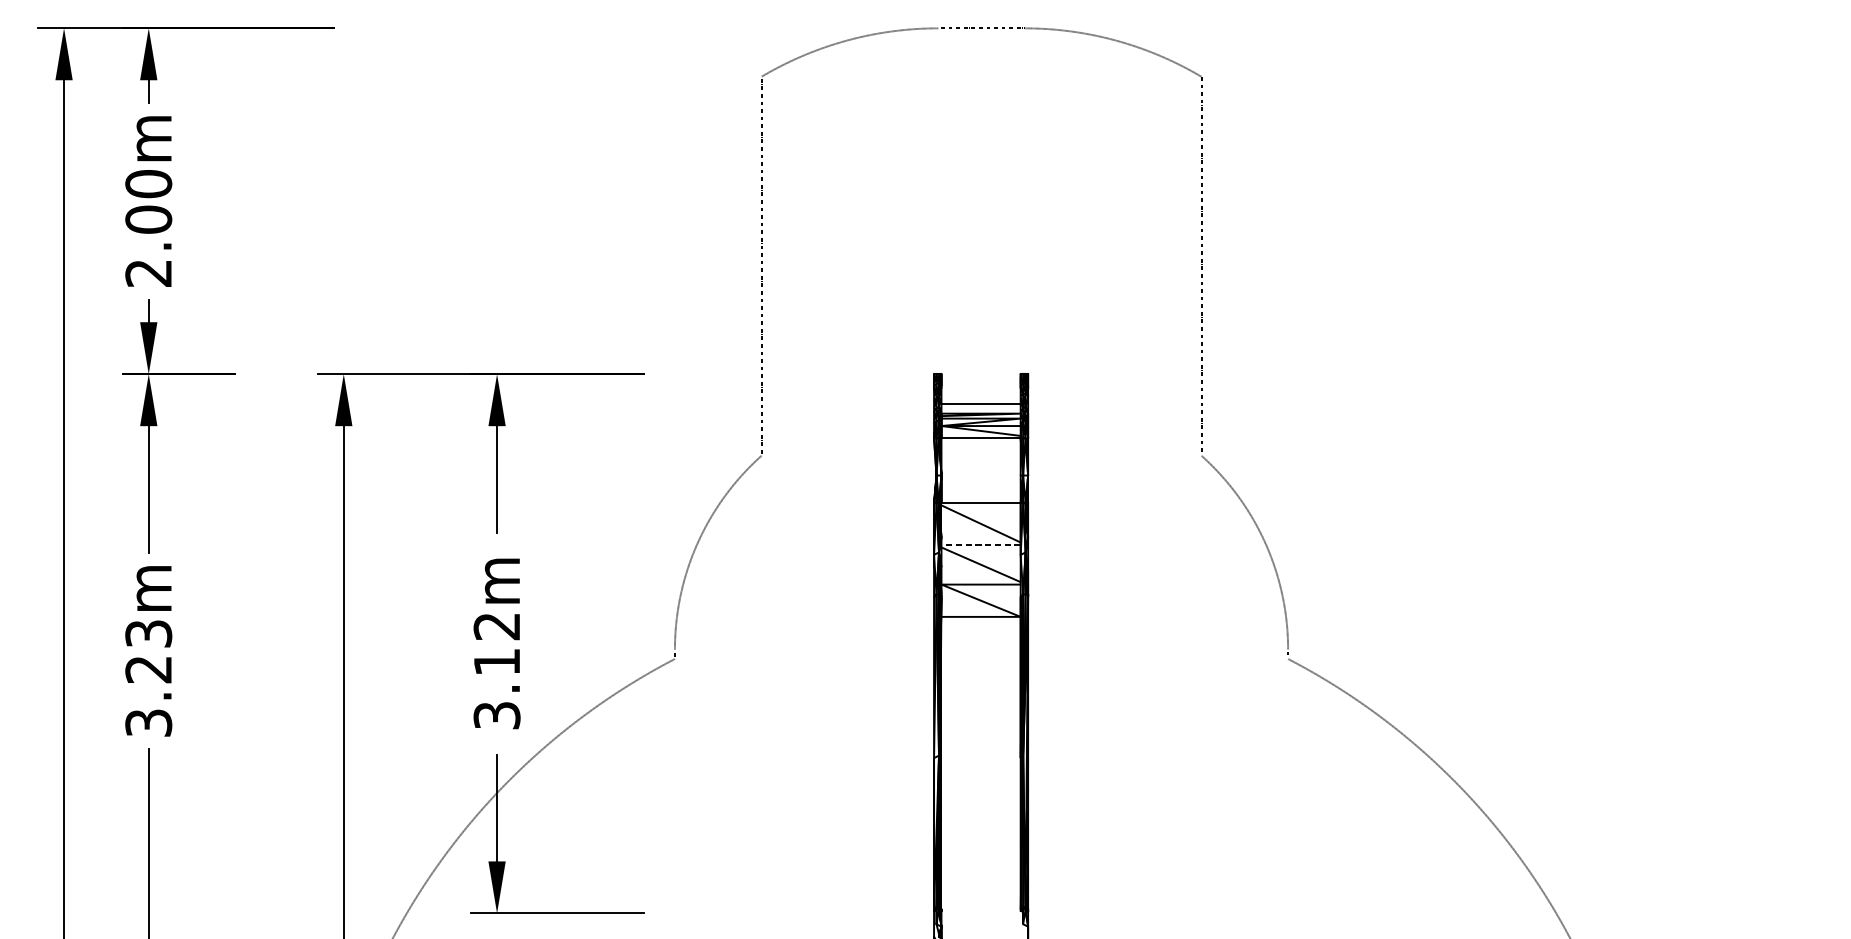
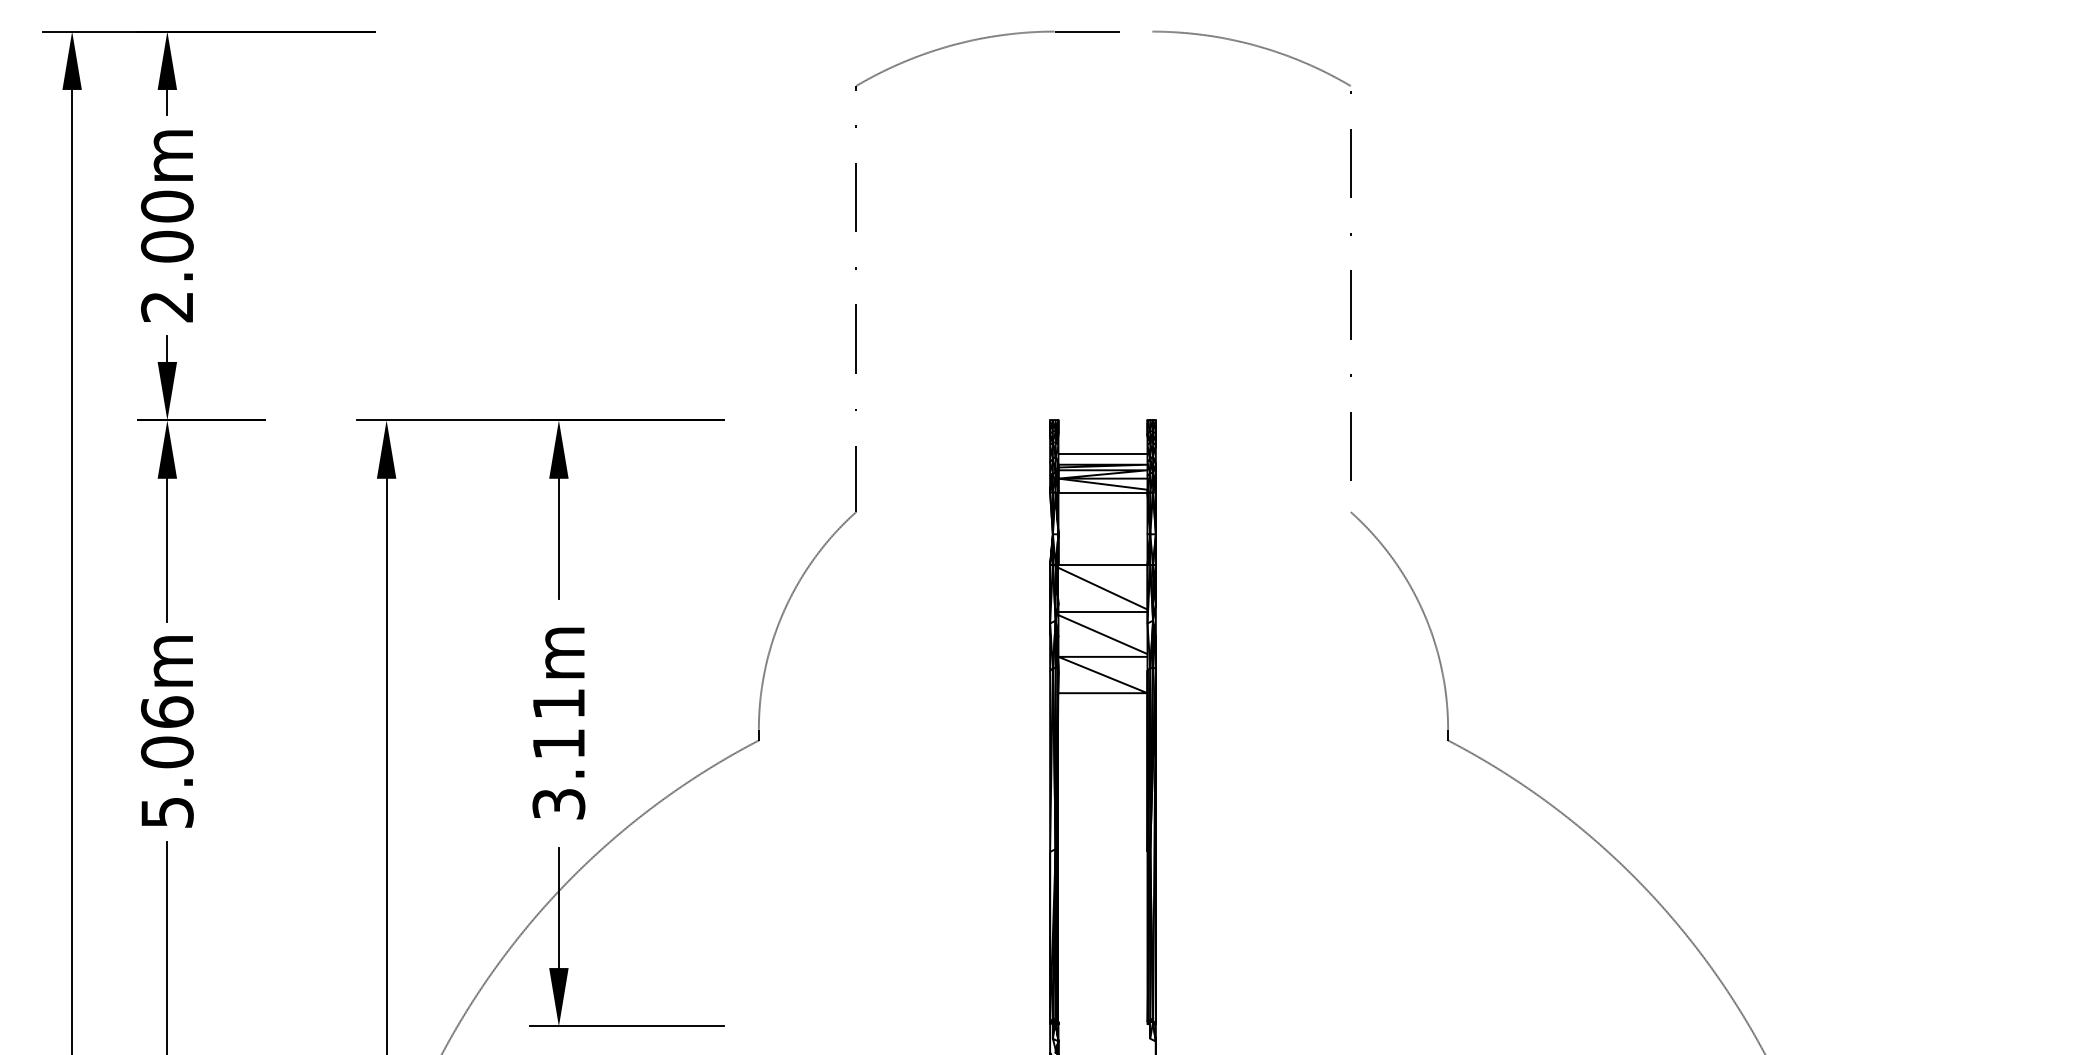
line: (980, 545) -> (1102, 612), dashed -> solid
text: (496, 626) -> (558, 704), 3.12m -> 3.11m
text: (148, 677) -> (167, 761), 3.23m -> 5.06m

